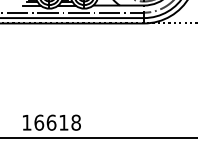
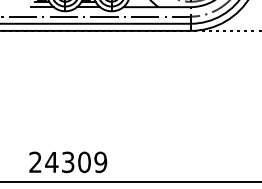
text: (51, 122) -> (68, 162), 16618 -> 24309

